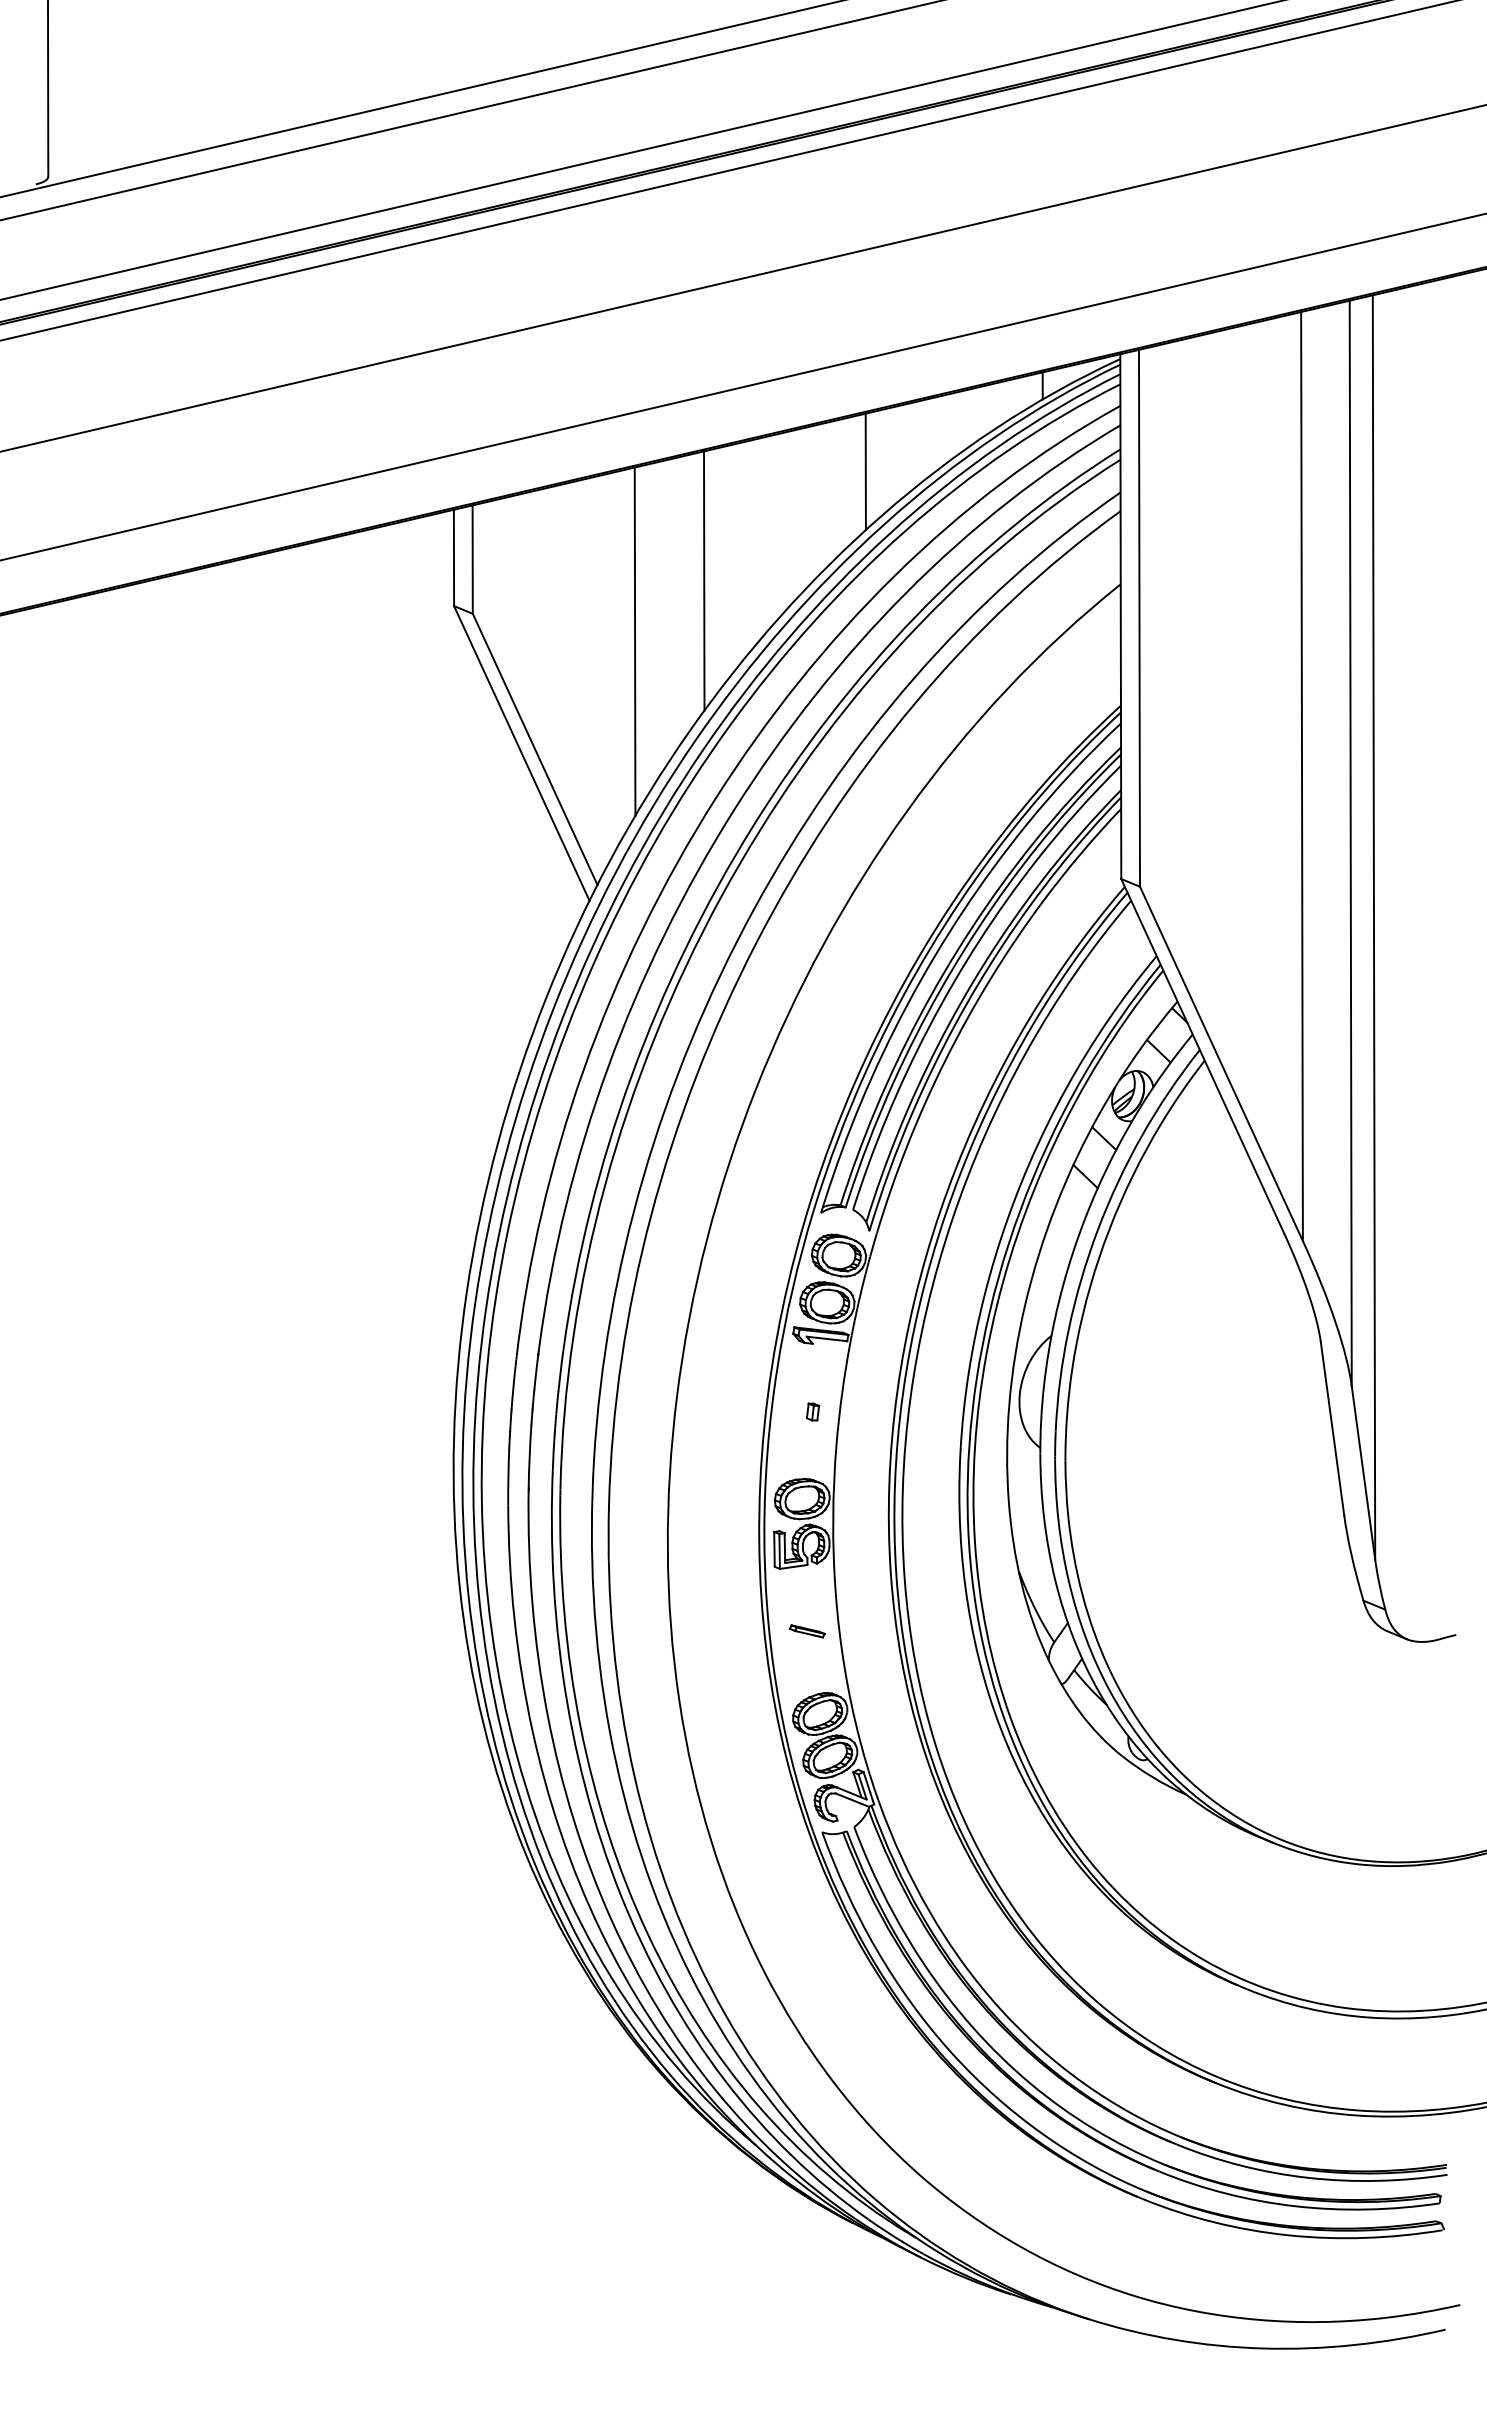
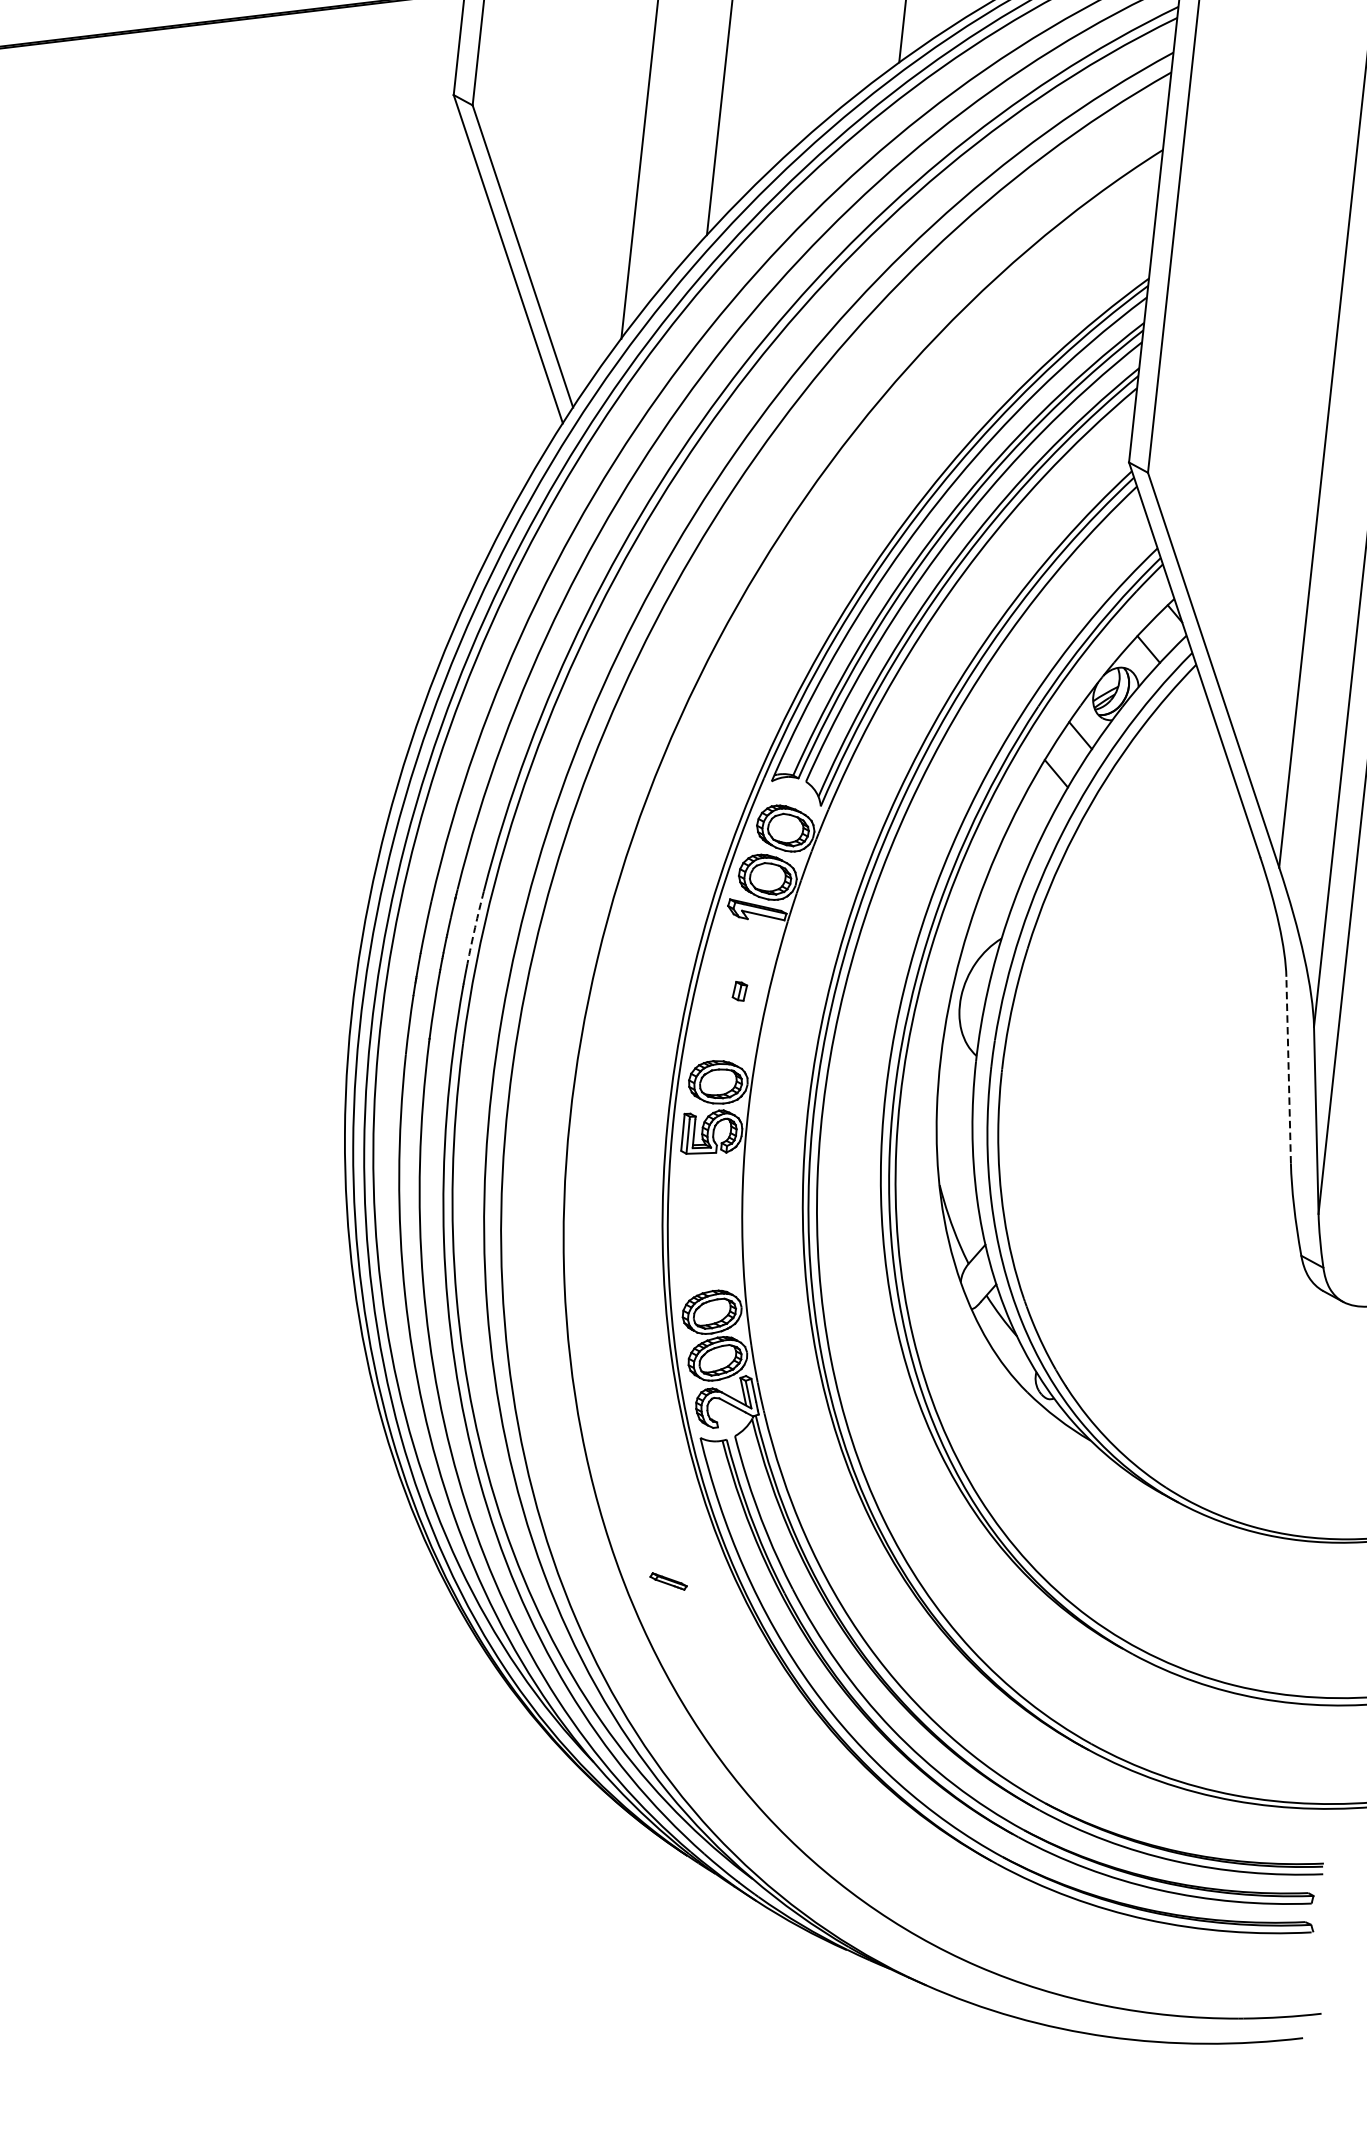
arc: (559, 1379) -> (474, 927), solid -> dashed
line: (1332, 1428) -> (1288, 1069), solid -> dashed
part: (806, 1631) -> (667, 1581), moved

